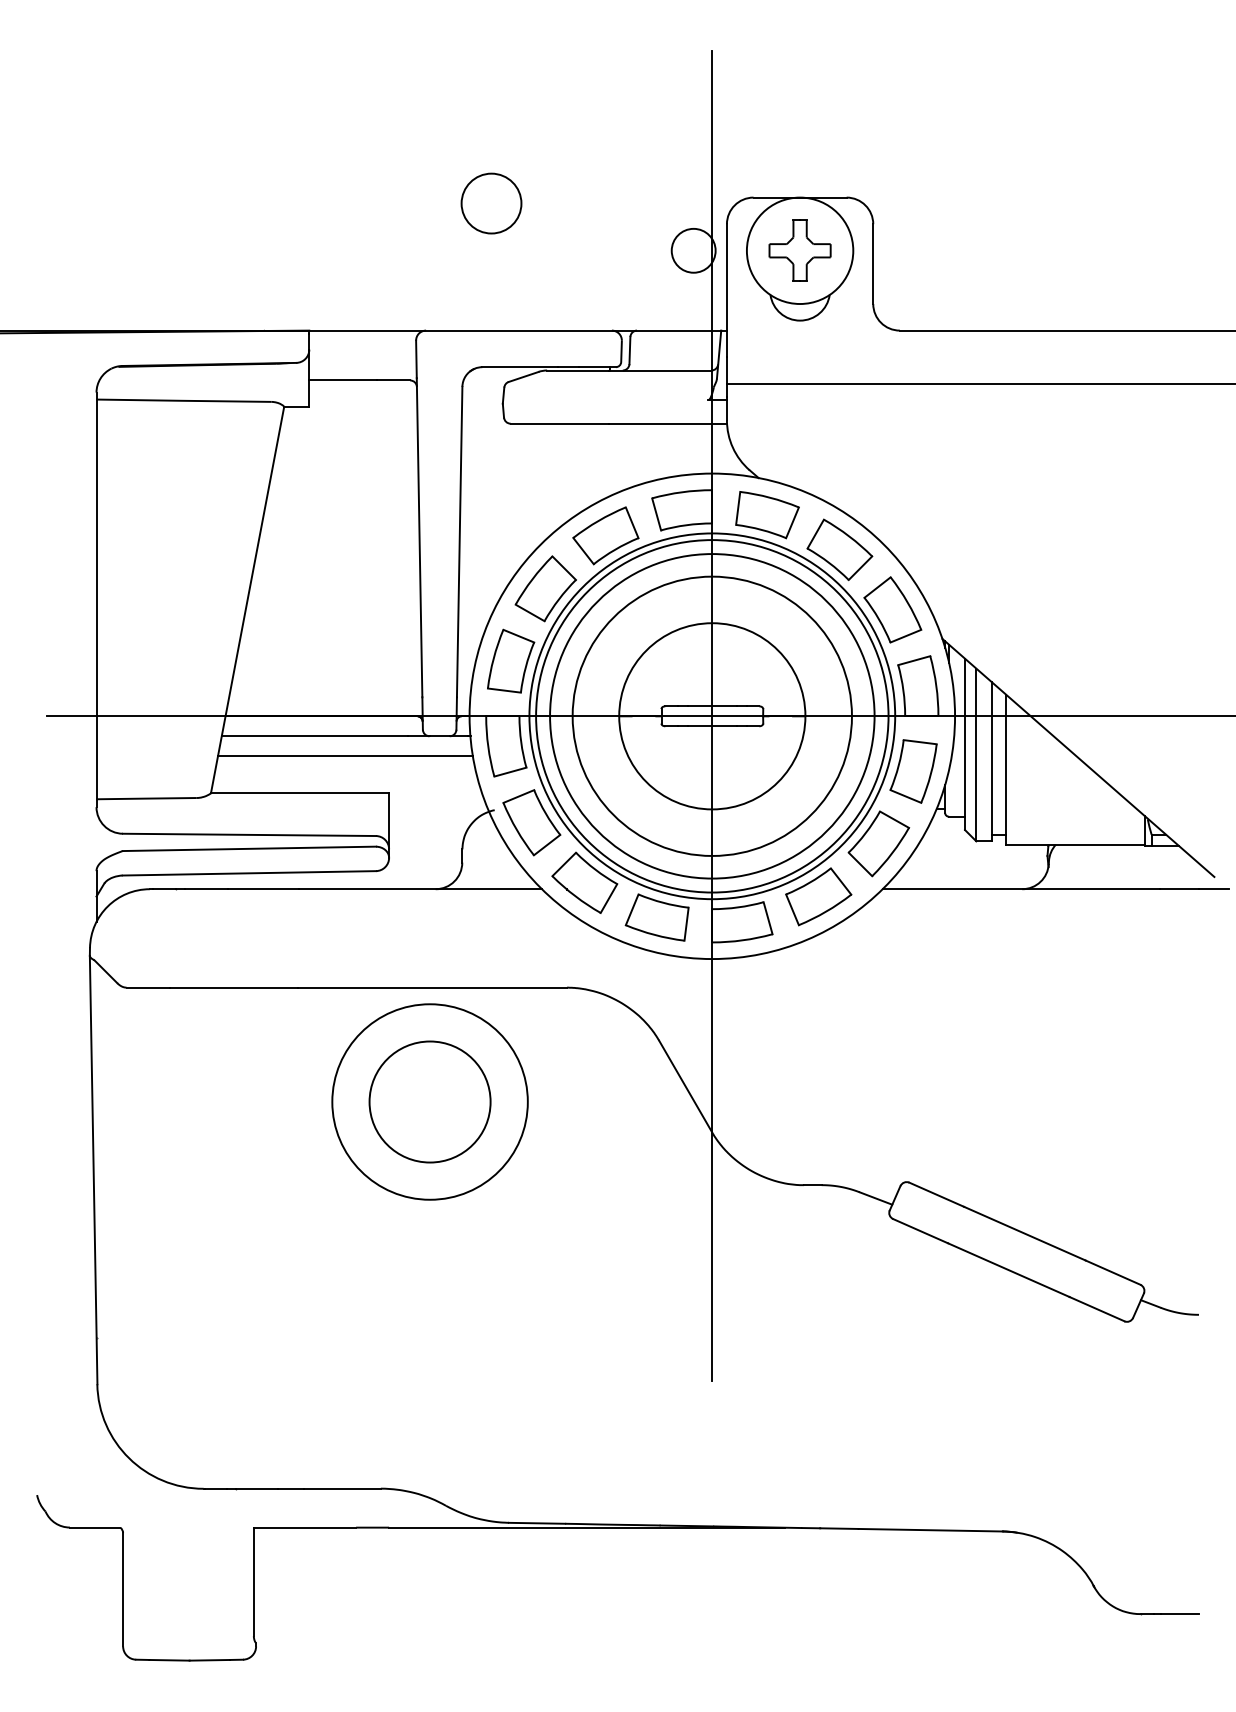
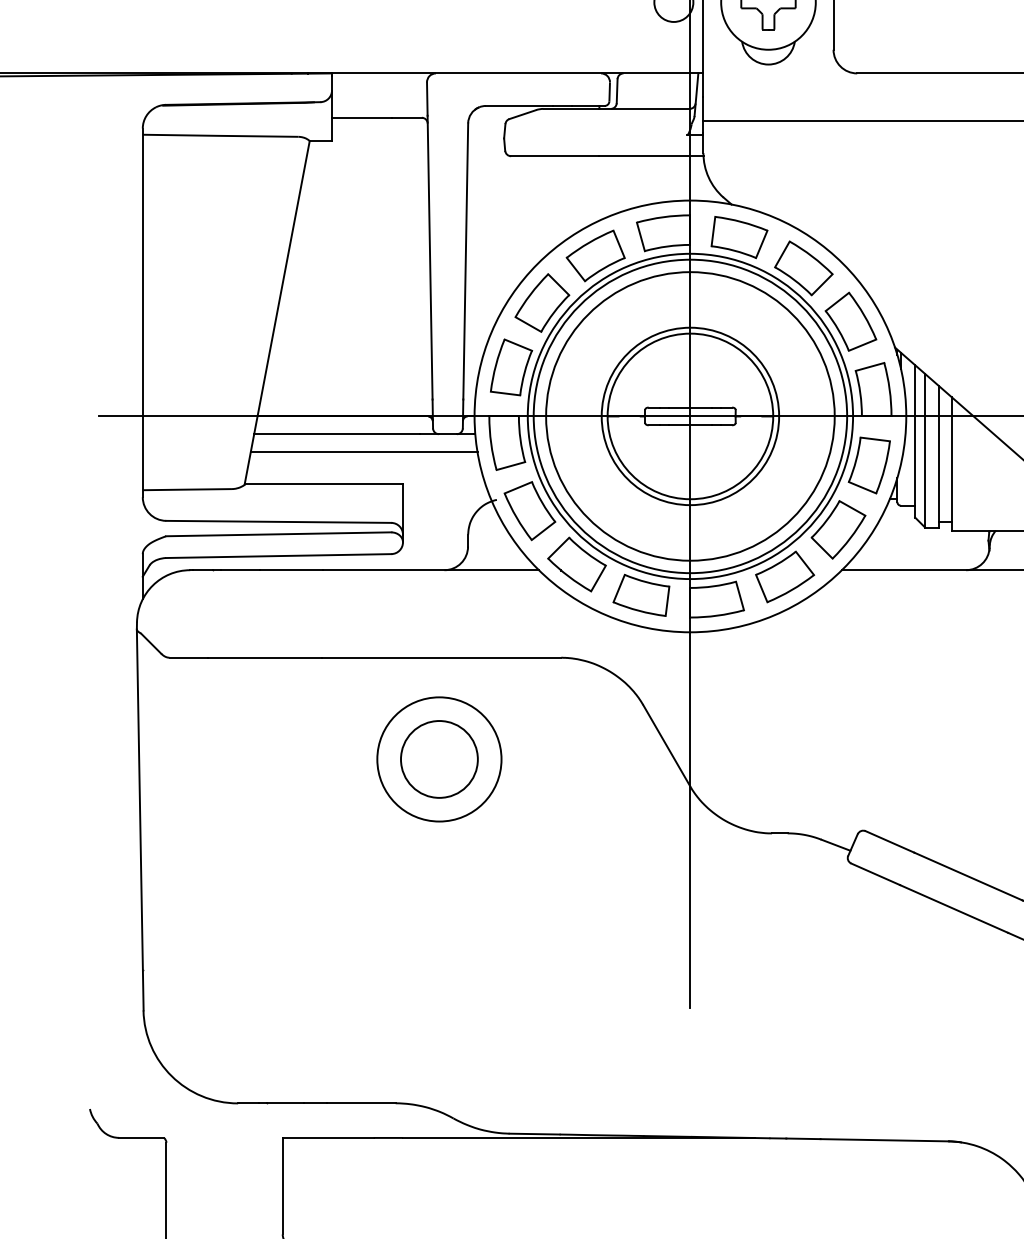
circle: (712, 716) -> (690, 416), size x0.71
circle: (429, 1101) -> (438, 758), size x0.71
circle: (429, 1101) -> (438, 758), size x0.71

